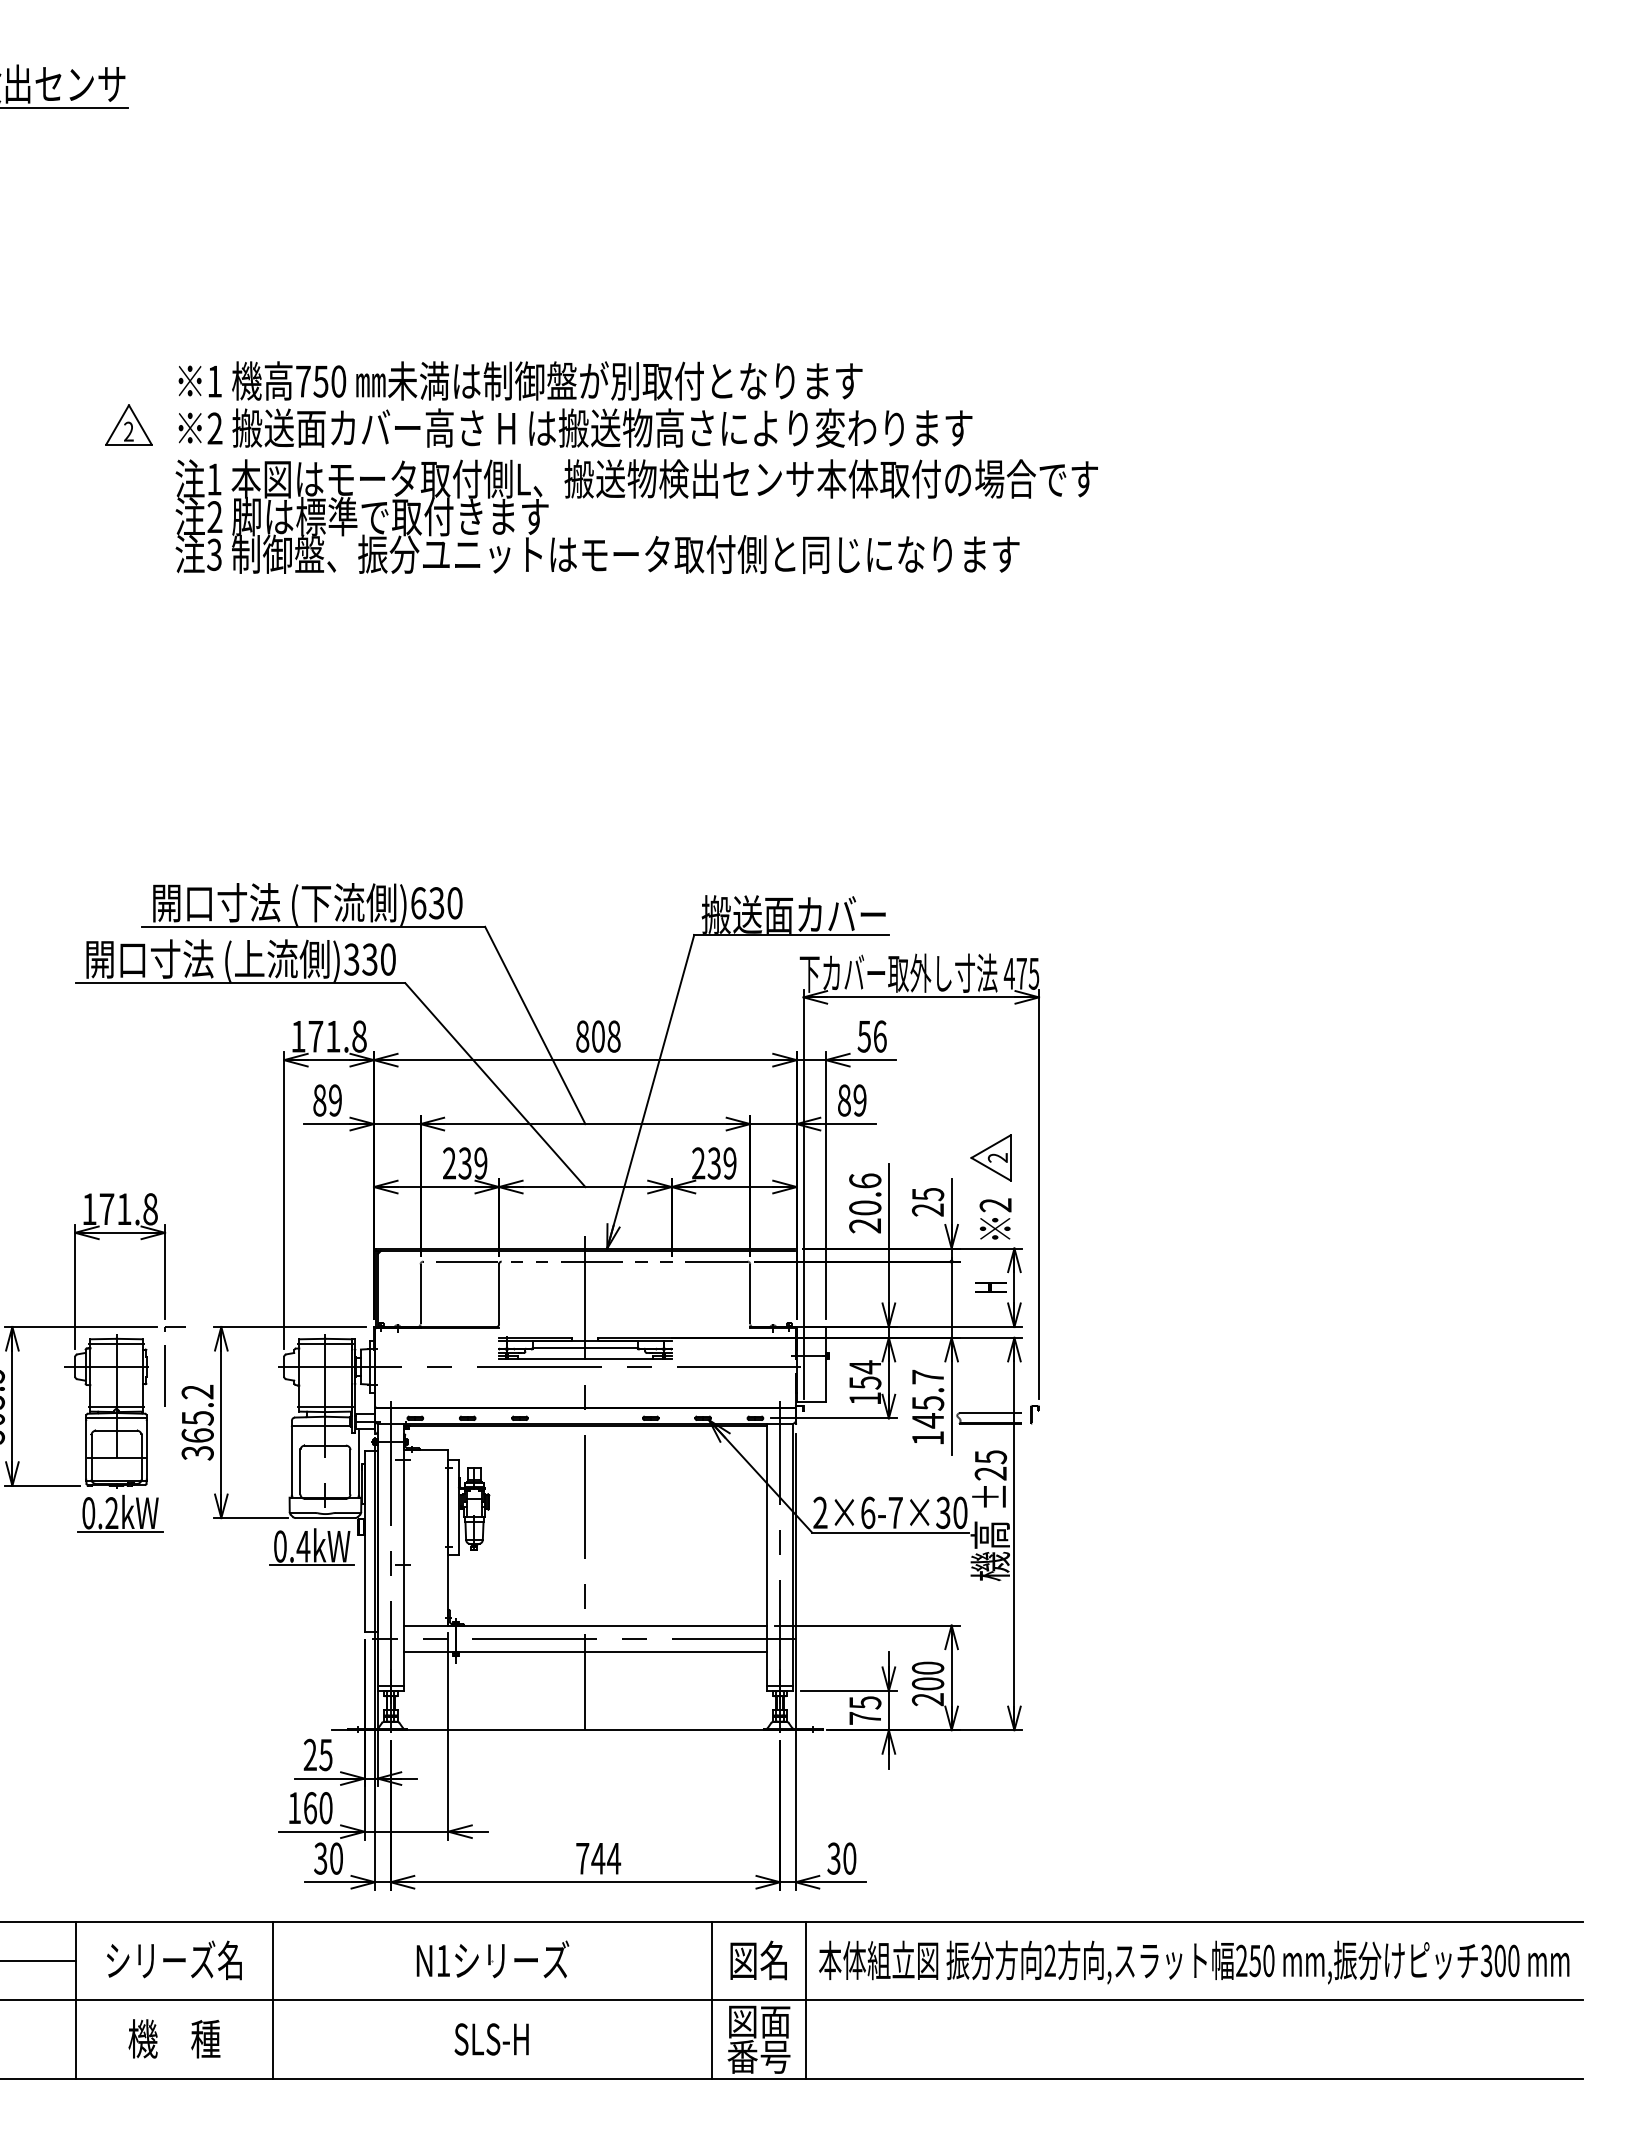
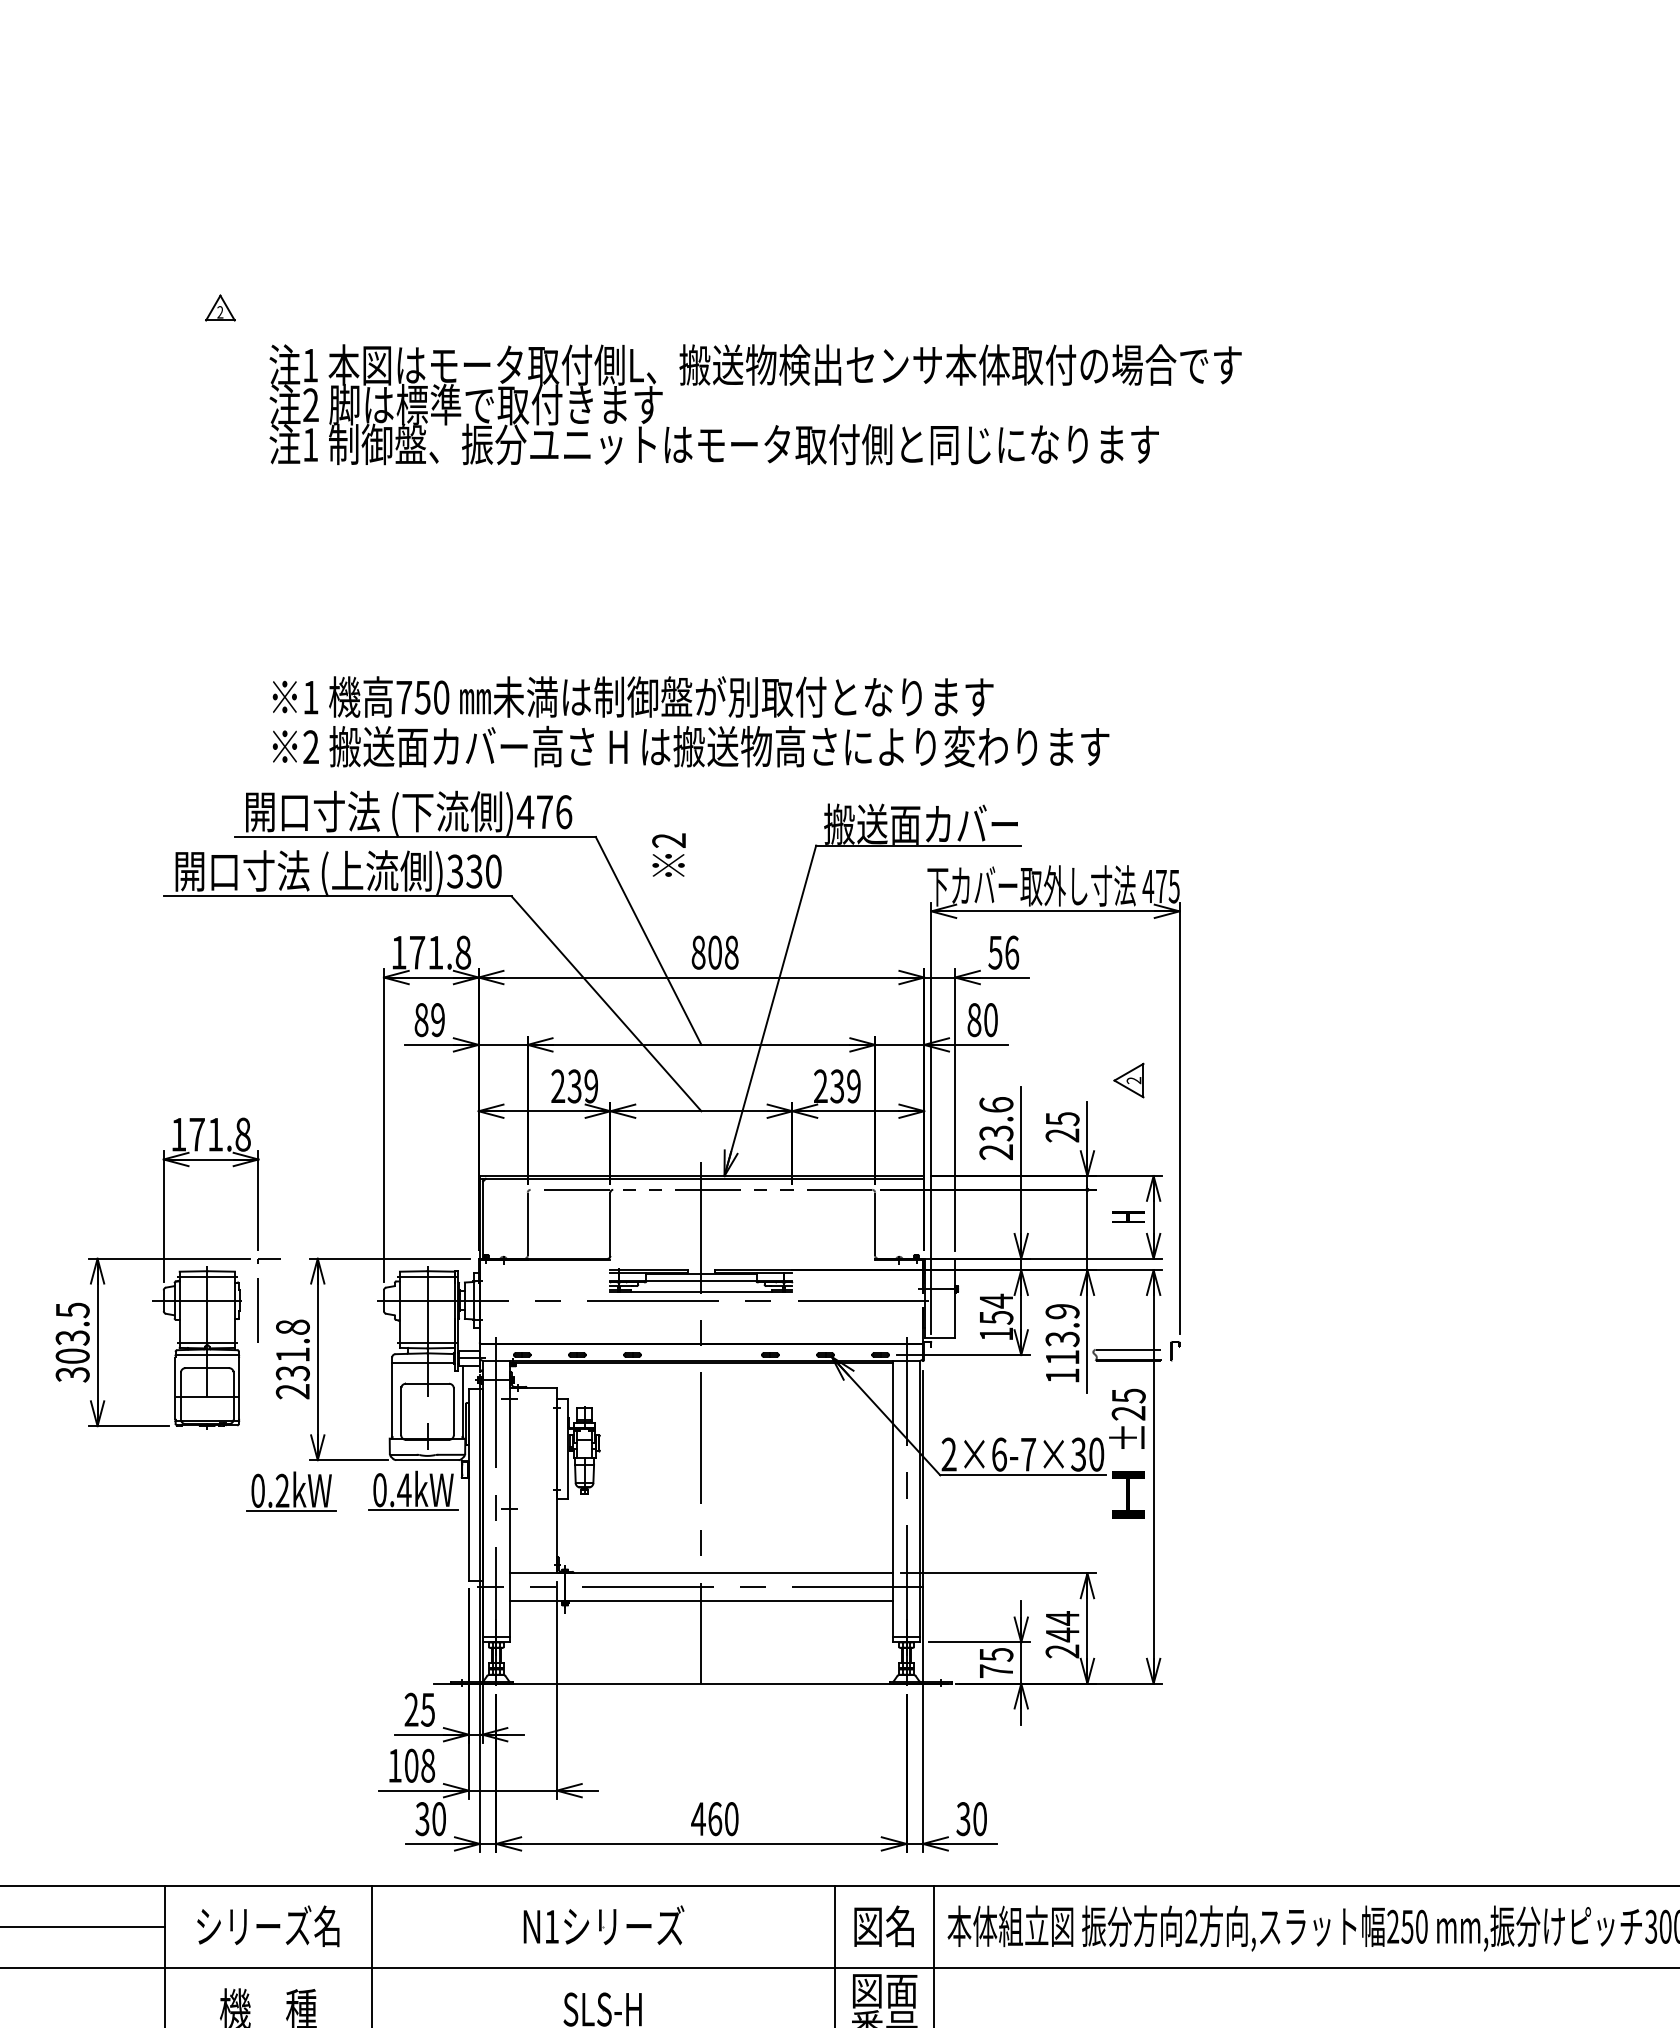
text: (575, 404) -> (691, 721), moved
part: (128, 424) -> (219, 307), size x0.6
text: (214, 554) -> (310, 444), 3 -> 1
text: (436, 903) -> (544, 812), )630 -> )476
text: (859, 1100) -> (990, 1020), 89 -> 80
part: (990, 1157) -> (1128, 1080), size x0.7
text: (865, 1207) -> (996, 1132), 20.6 -> 23.6
text: (995, 1218) -> (668, 854), moved
text: (927, 1398) -> (1061, 1334), 145.7 -> 113.9
text: (197, 1422) -> (292, 1359), 365.2 -> 231.8
part: (120, 1513) -> (291, 1491), moved
text: (989, 1551) -> (1127, 1495), 機高 -> H
text: (927, 1676) -> (1061, 1627), 200 -> 244
text: (318, 1808) -> (420, 1766), 160 -> 108
text: (598, 1858) -> (715, 1818), 744 -> 460

